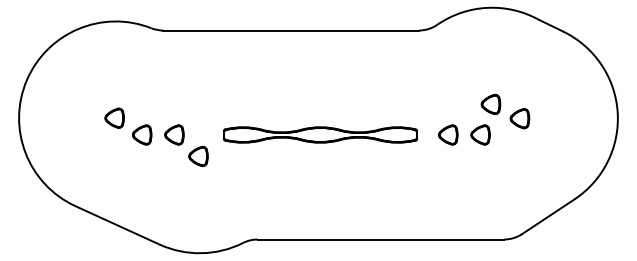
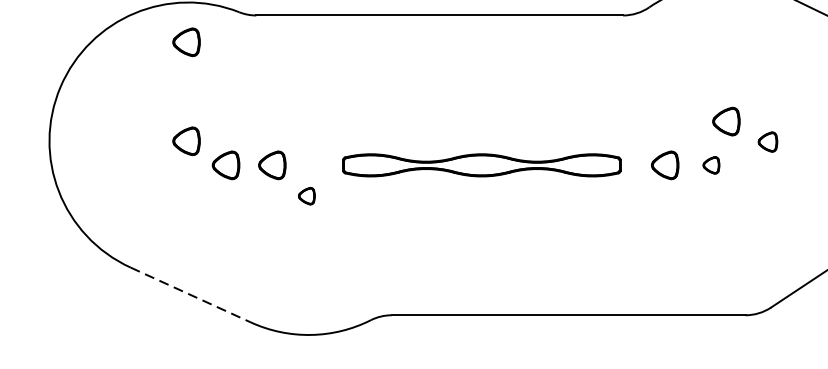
part: (114, 48) -> (186, 41), added
part: (519, 118) -> (767, 141), size x0.7
part: (480, 134) -> (711, 164), size x0.6
part: (198, 156) -> (306, 196), size x0.6
line: (118, 225) -> (192, 295), solid -> dashed

